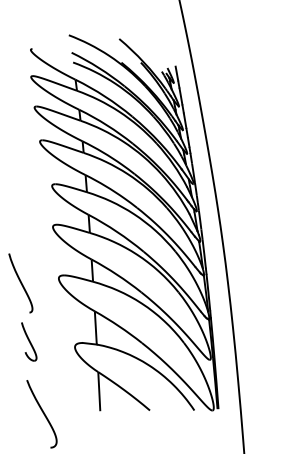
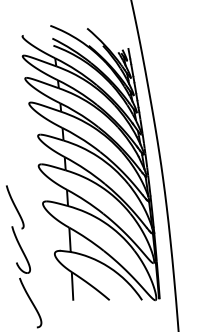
part: (29, 341) -> (21, 249), size x1.67

